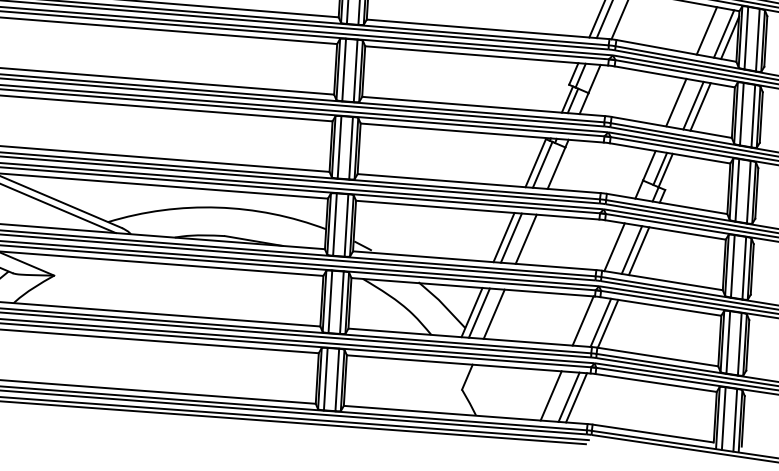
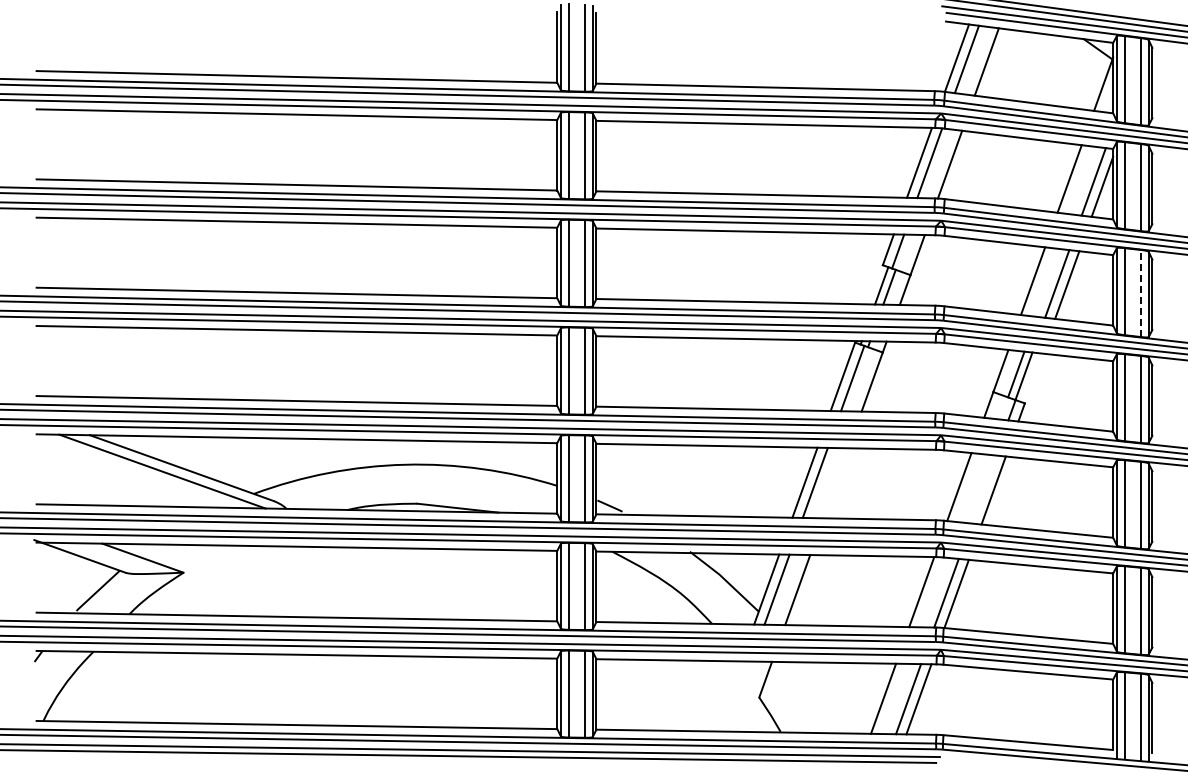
line: (753, 116) -> (1141, 293), solid -> dashed
line: (525, 239) -> (835, 483), removed
line: (631, 250) -> (983, 489), removed

